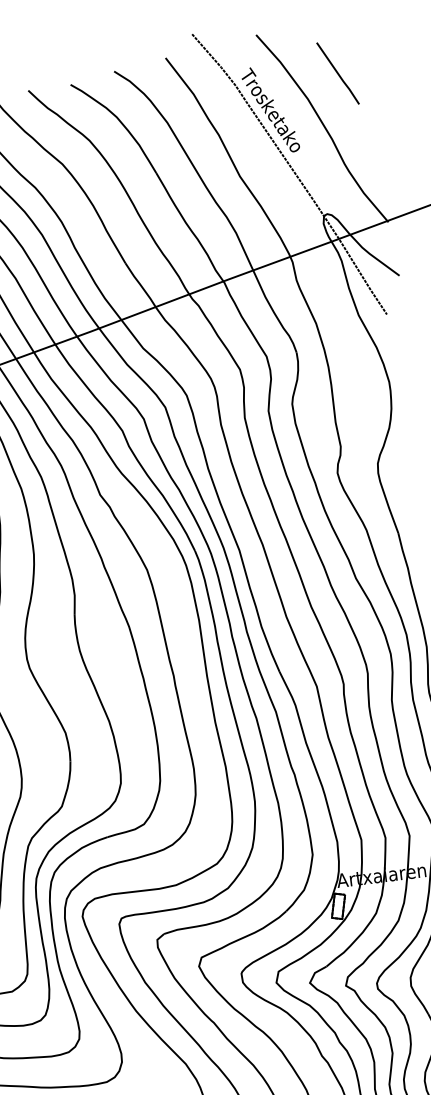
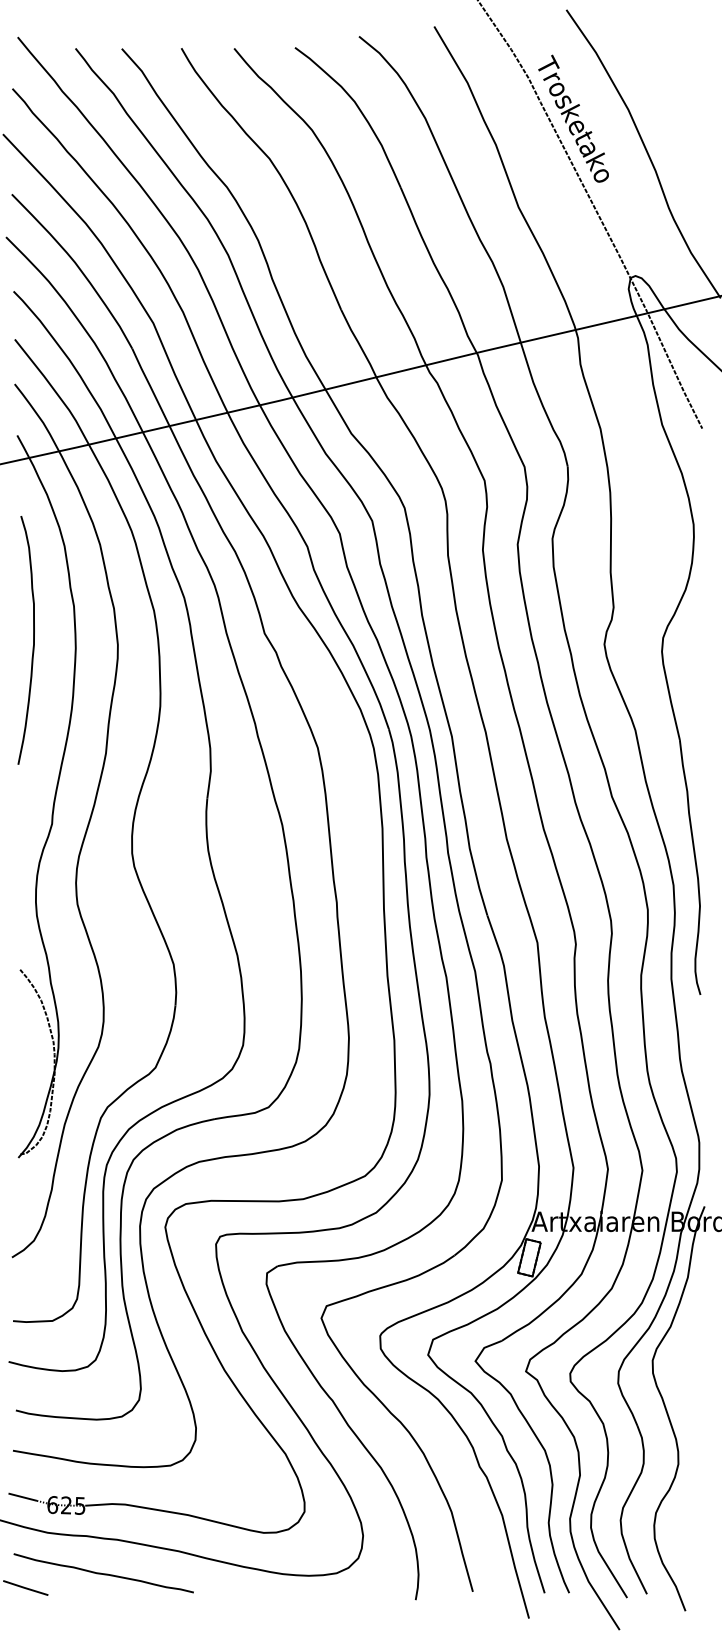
line: (337, 73) -> (675, 78), removed

